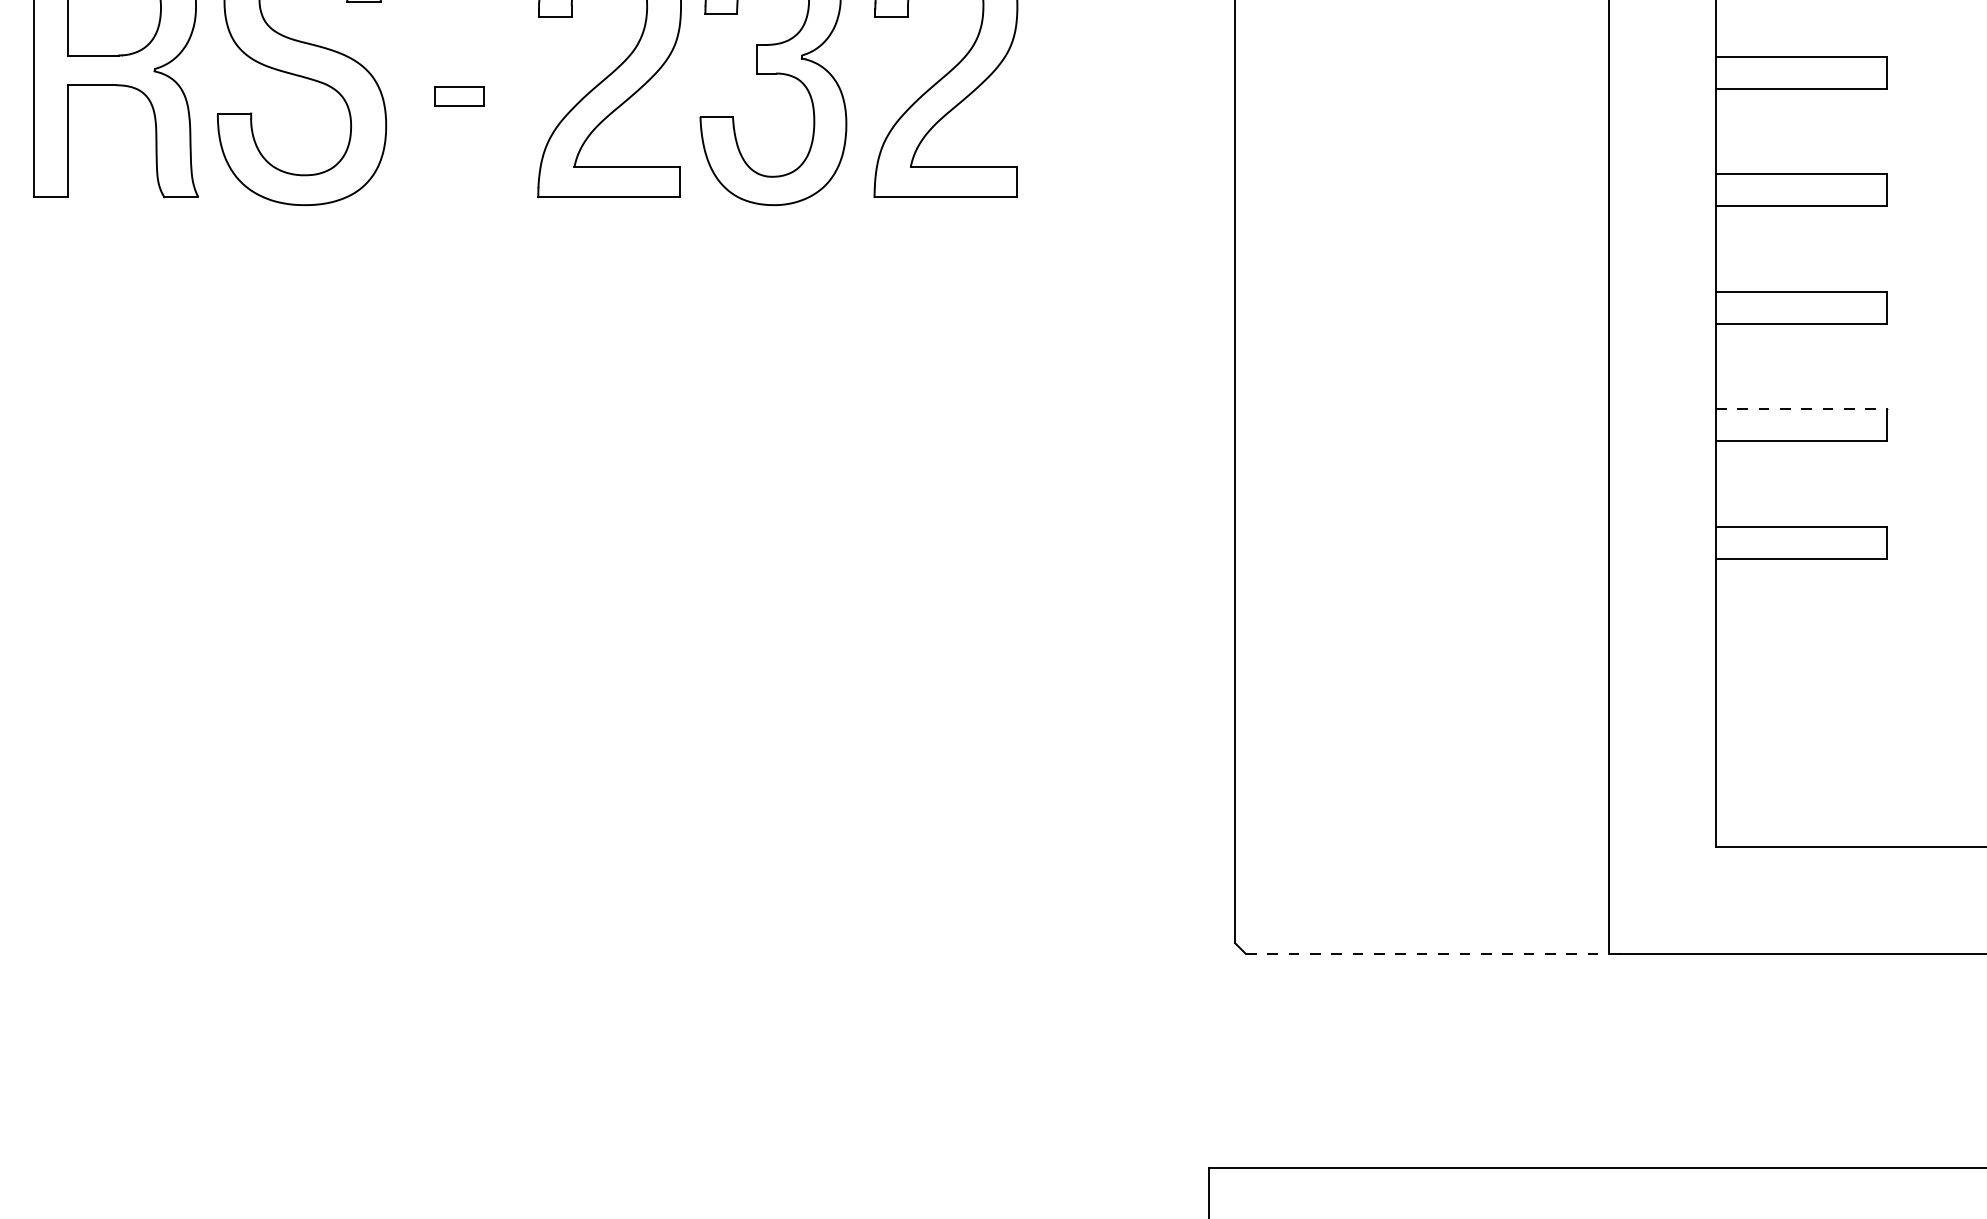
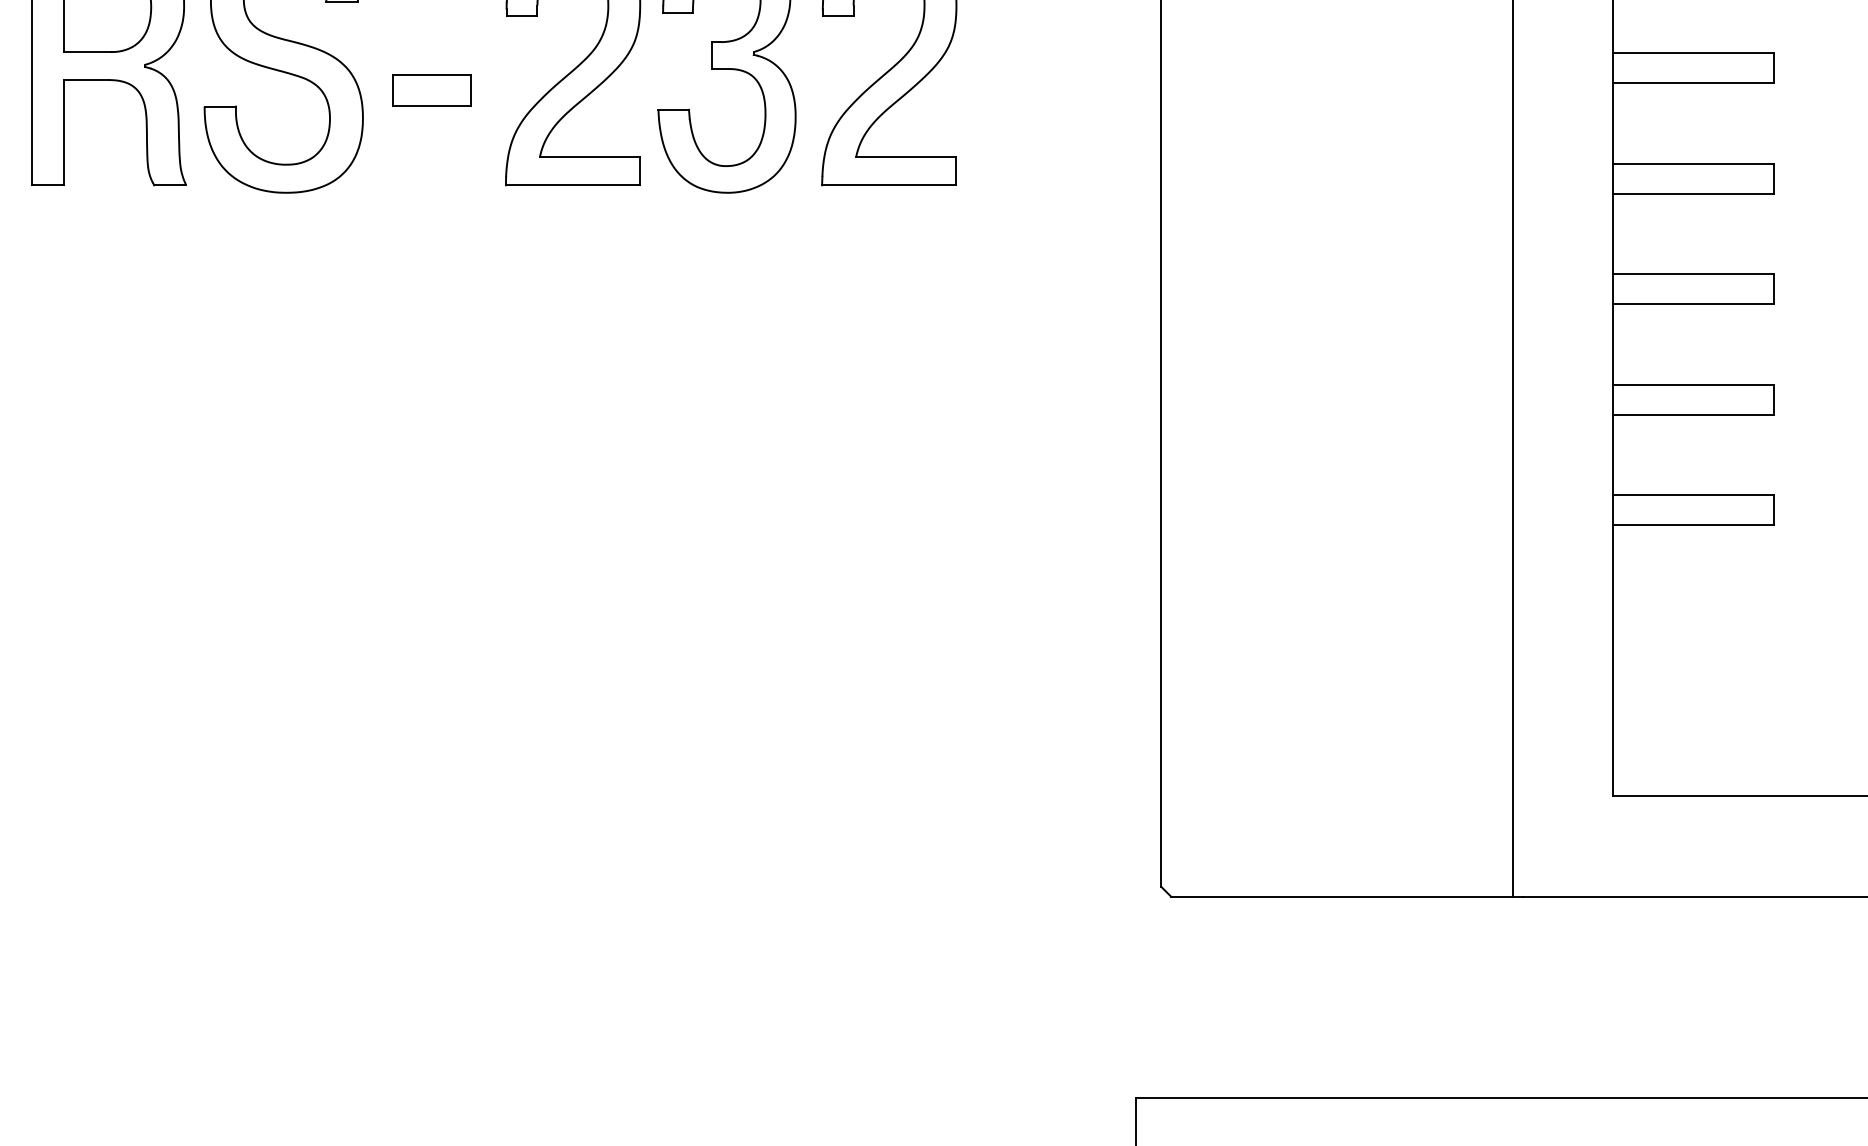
part: (459, 95) -> (431, 89), size x1.67
line: (1801, 409) -> (1693, 384), dashed -> solid
line: (1432, 953) -> (1346, 896), dashed -> solid

